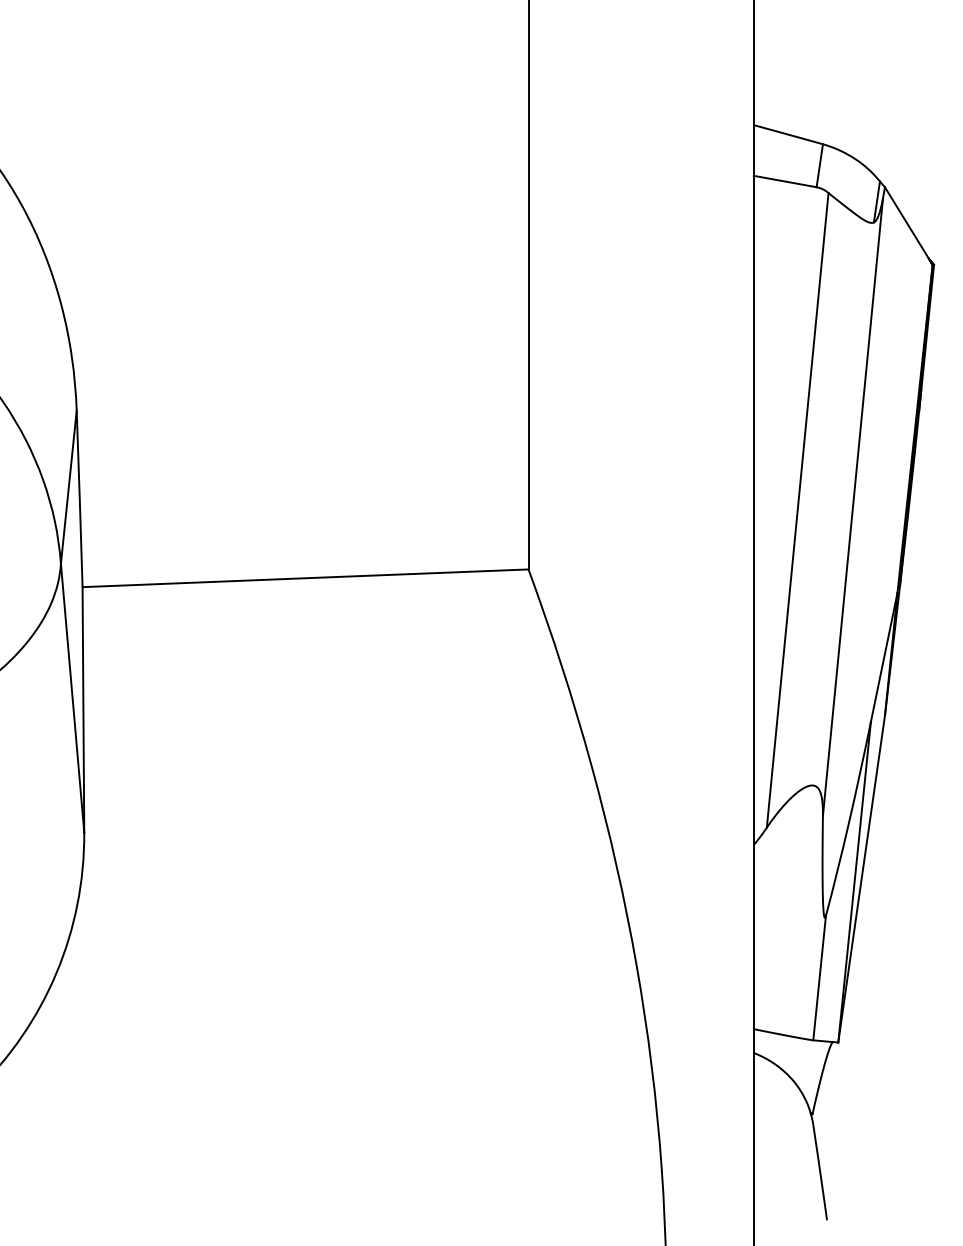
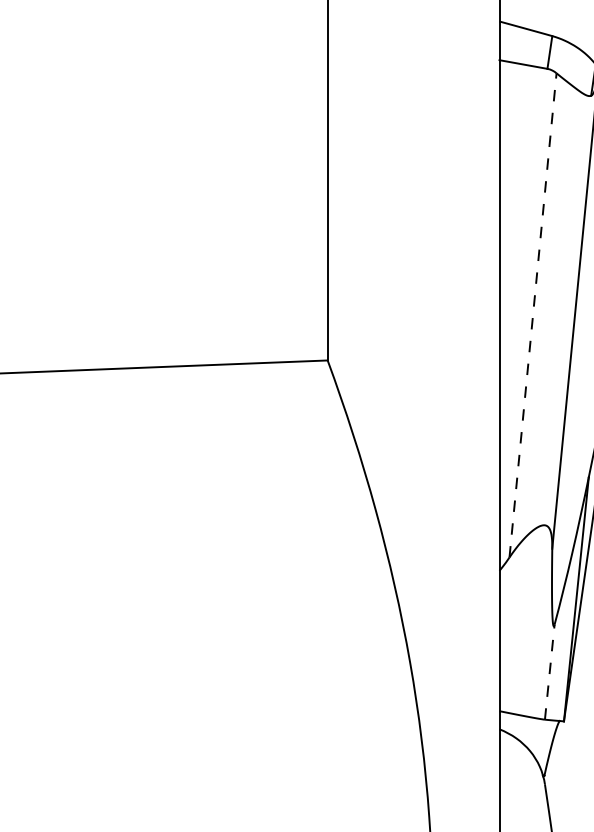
line: (797, 510) -> (532, 315), solid -> dashed
line: (819, 977) -> (549, 671), solid -> dashed

